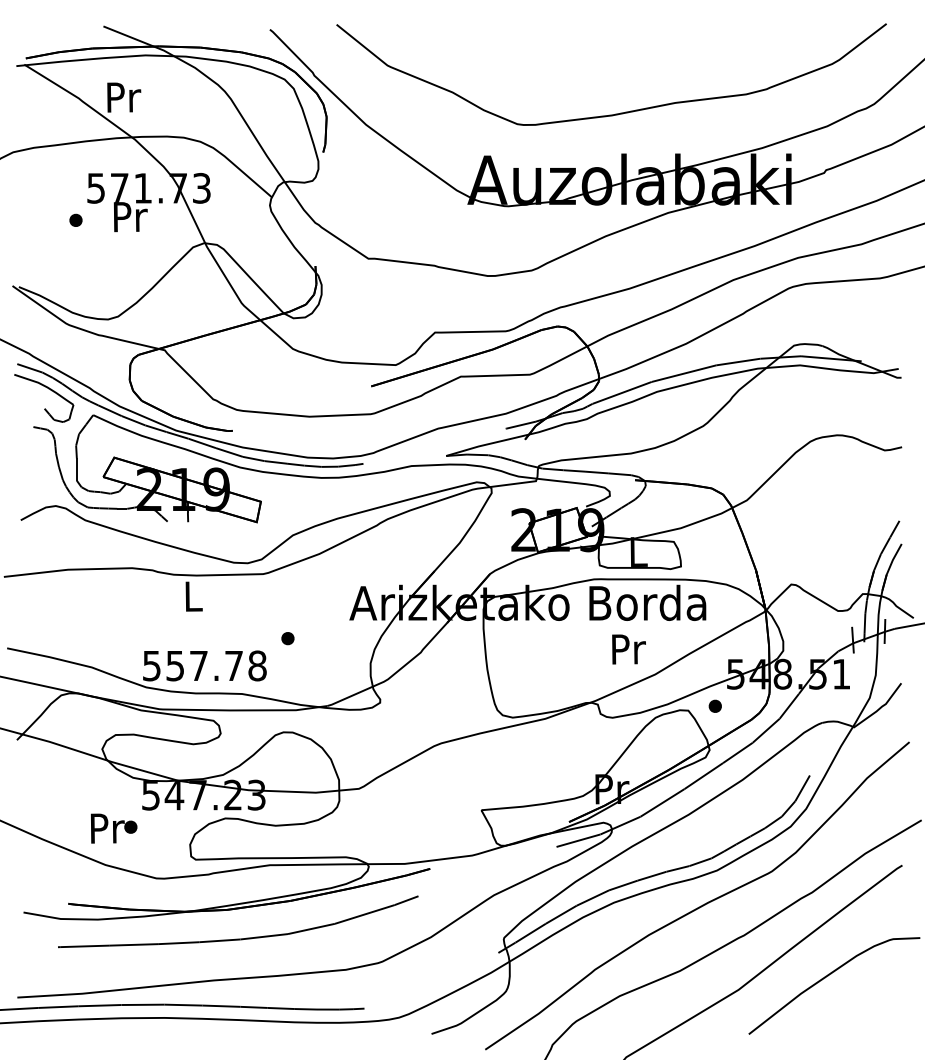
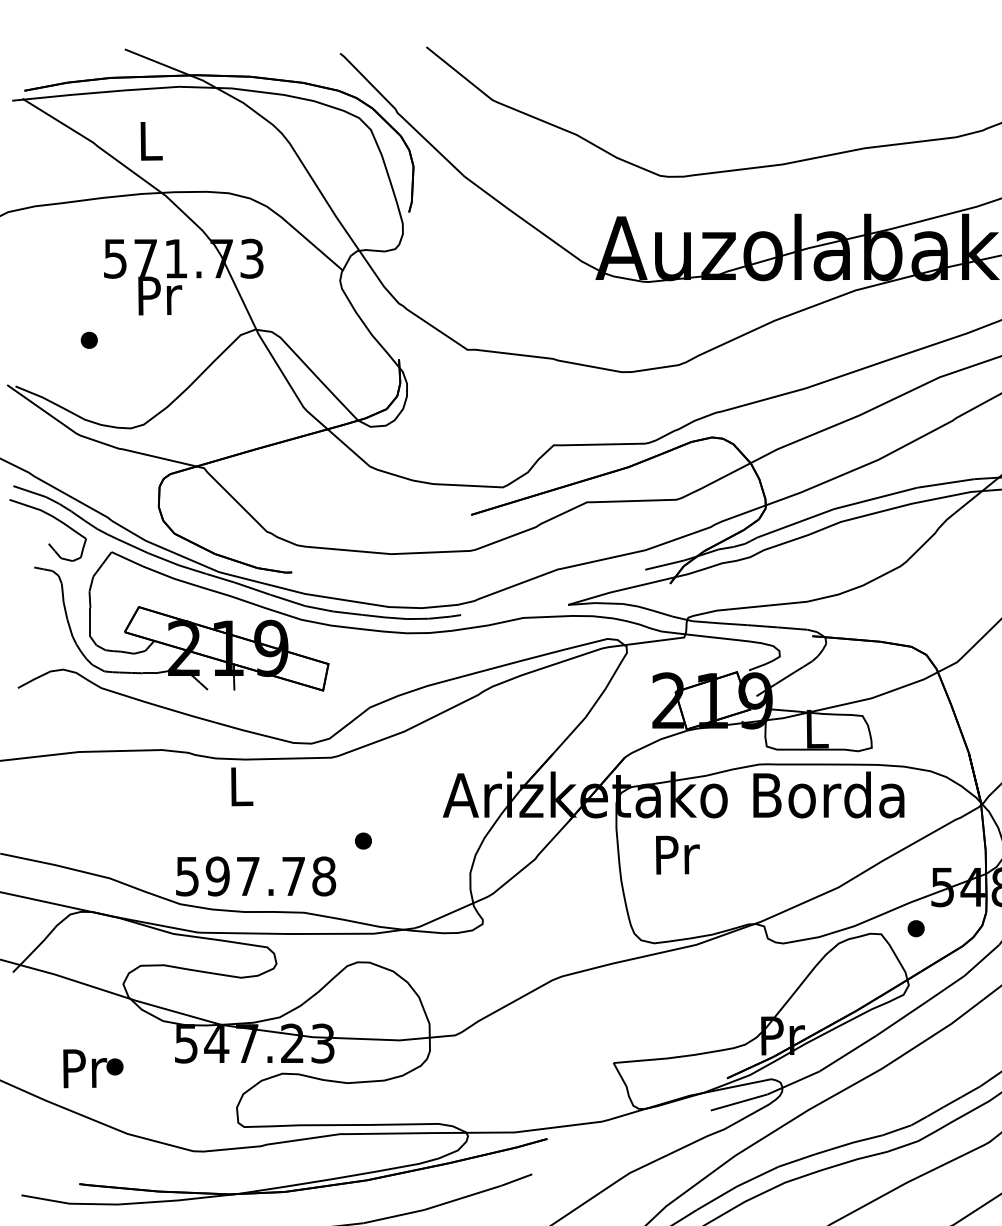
text: (124, 97) -> (152, 141), Pr -> L
part: (75, 219) -> (88, 339), moved
text: (628, 649) -> (677, 855), moved
text: (175, 665) -> (218, 875), 557.78 -> 597.78
text: (113, 828) -> (92, 1068), moved

